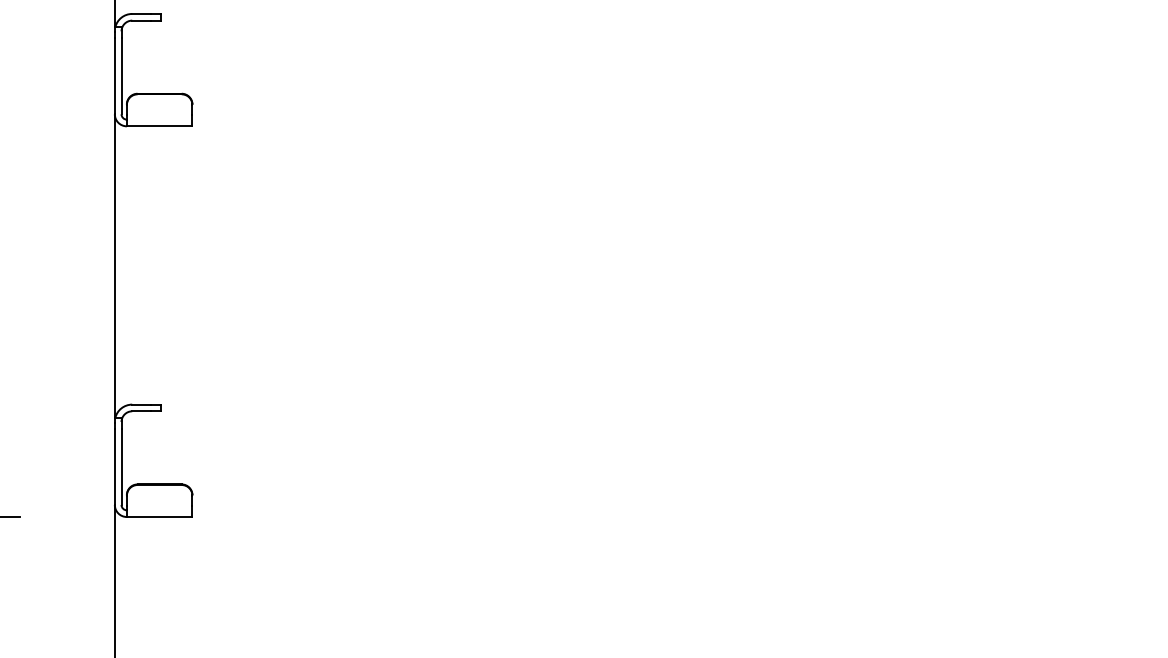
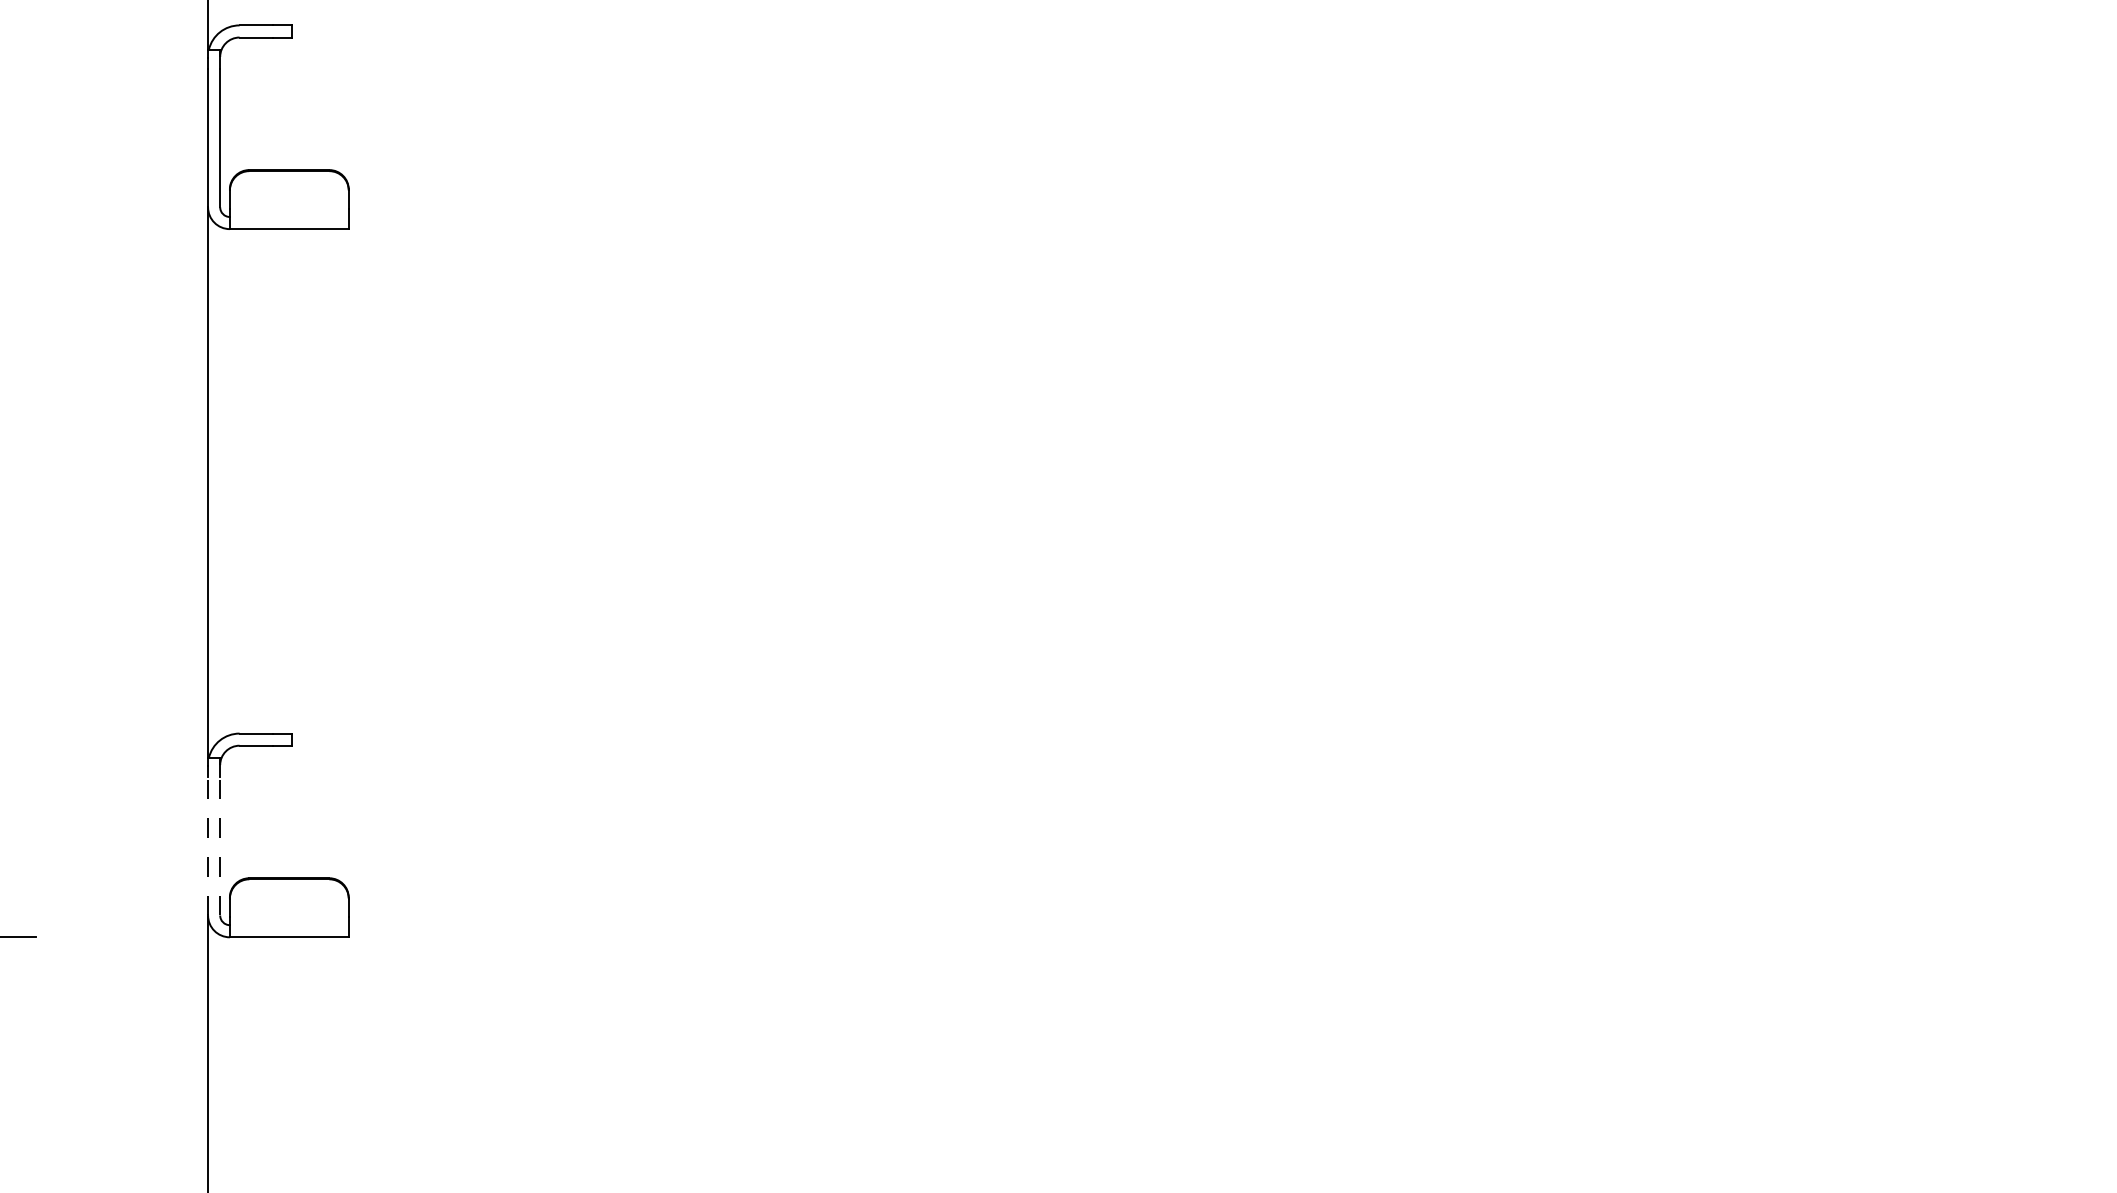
line: (114, 466) -> (207, 845), solid -> dashed
line: (121, 466) -> (220, 845), solid -> dashed

